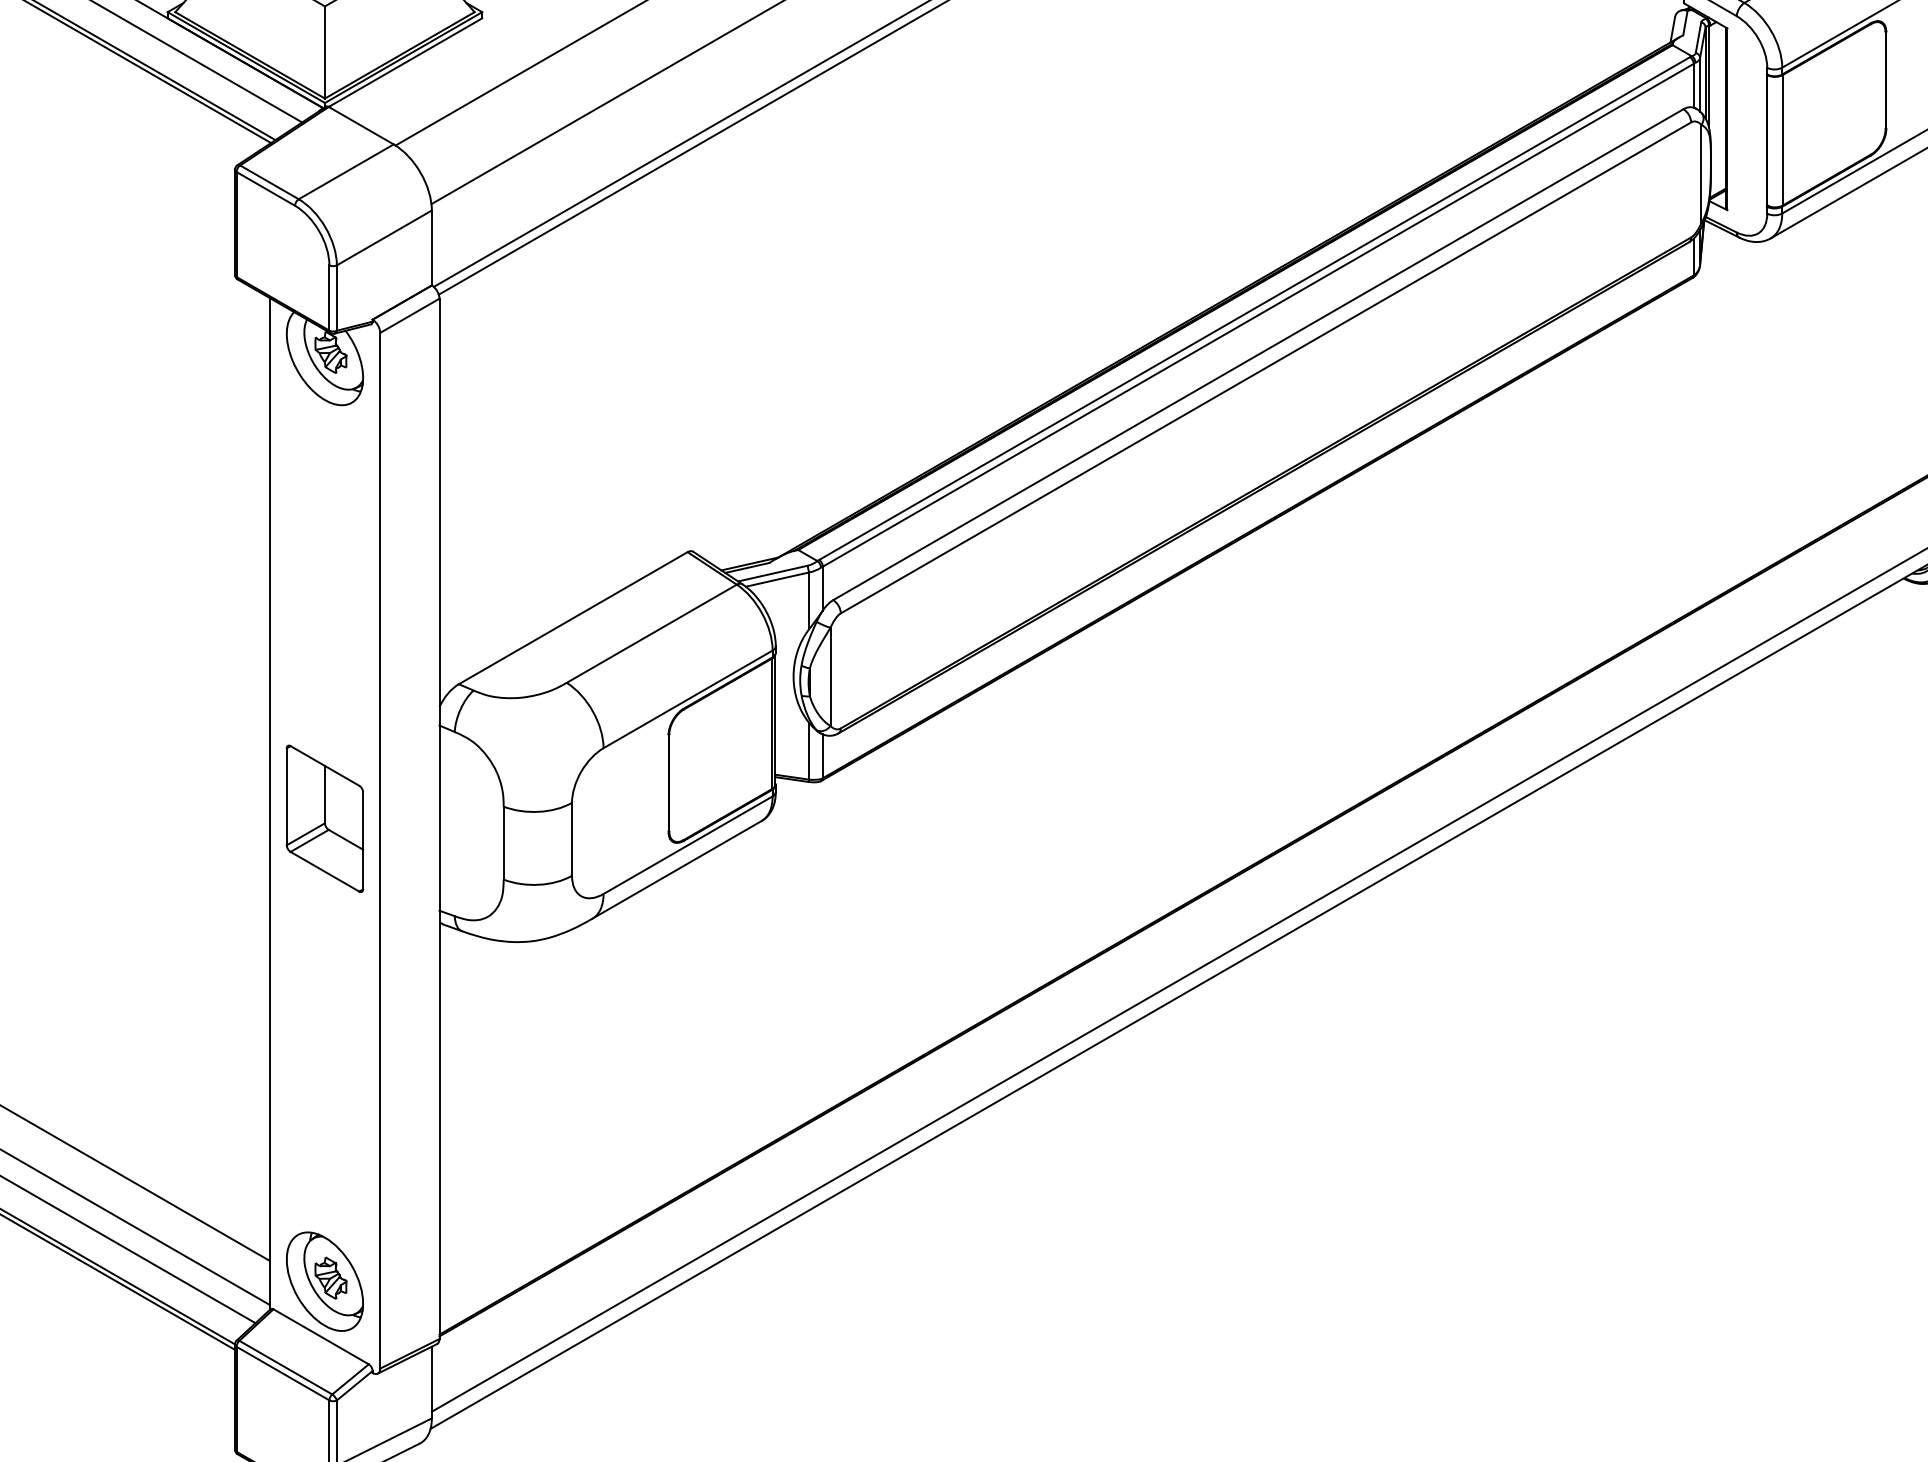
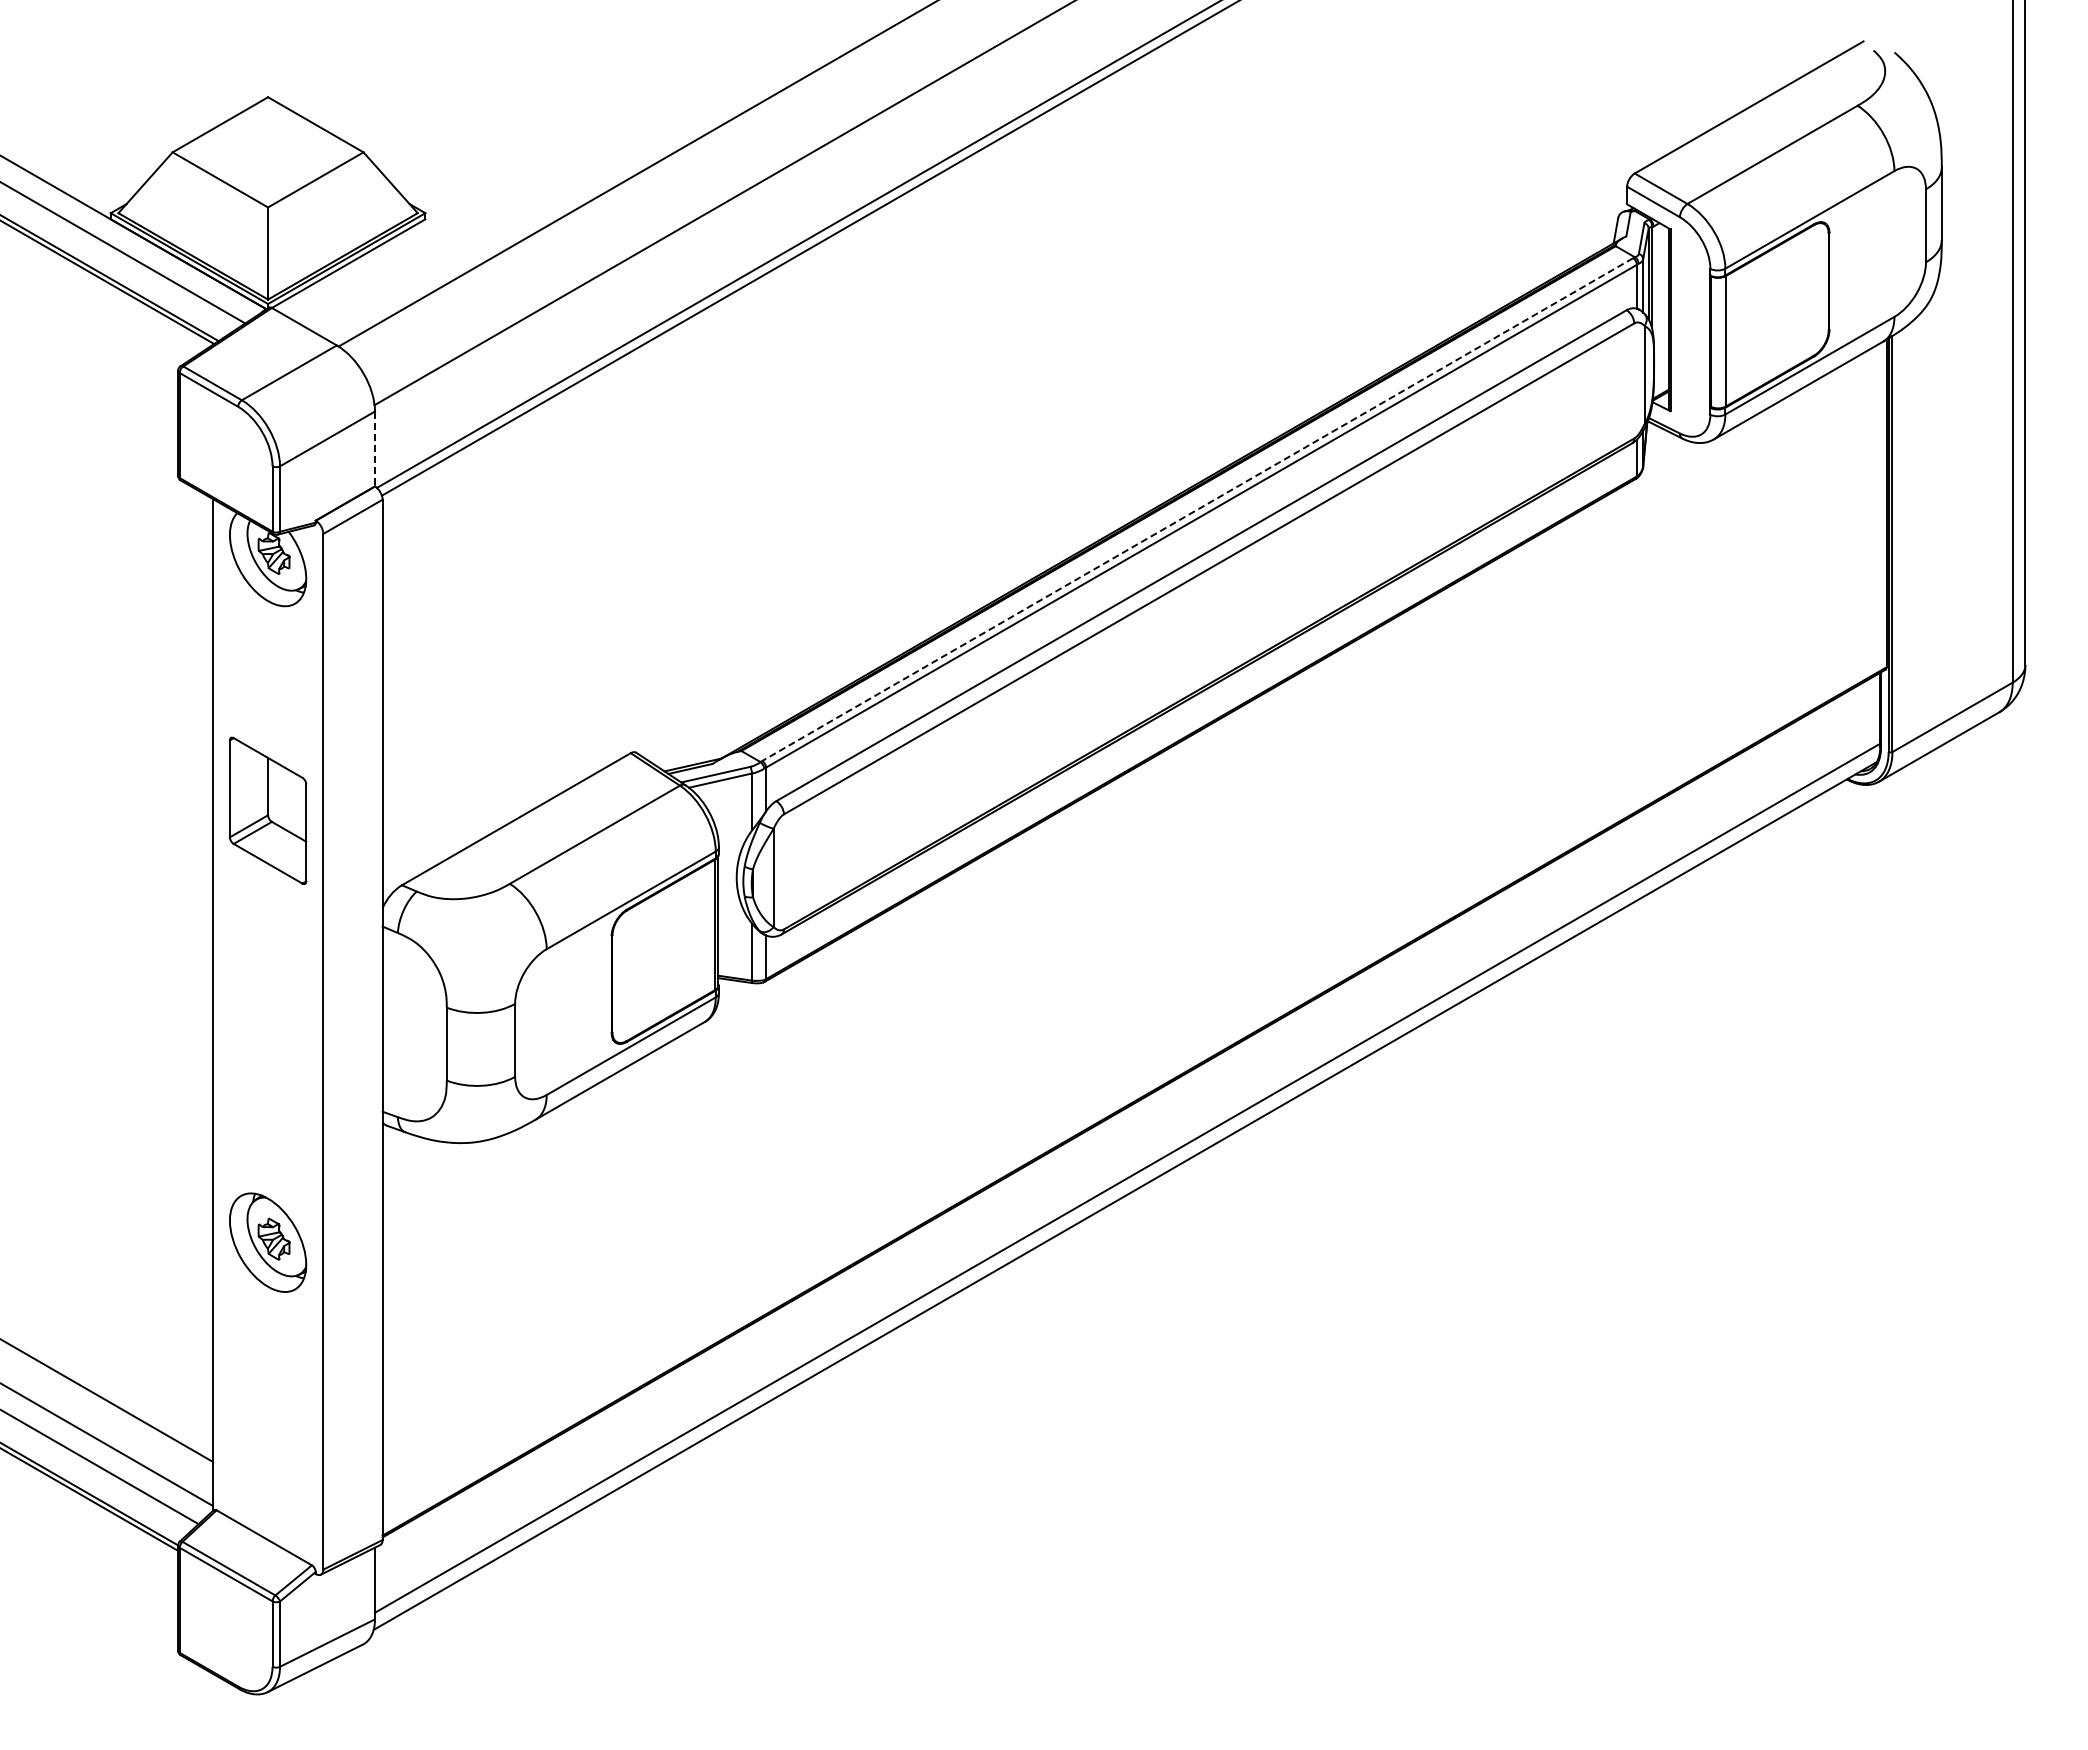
line: (431, 248) -> (374, 449), solid -> dashed
line: (1254, 308) -> (1197, 509), solid -> dashed
part: (324, 818) -> (267, 810), moved
part: (325, 1281) -> (268, 1242), moved

